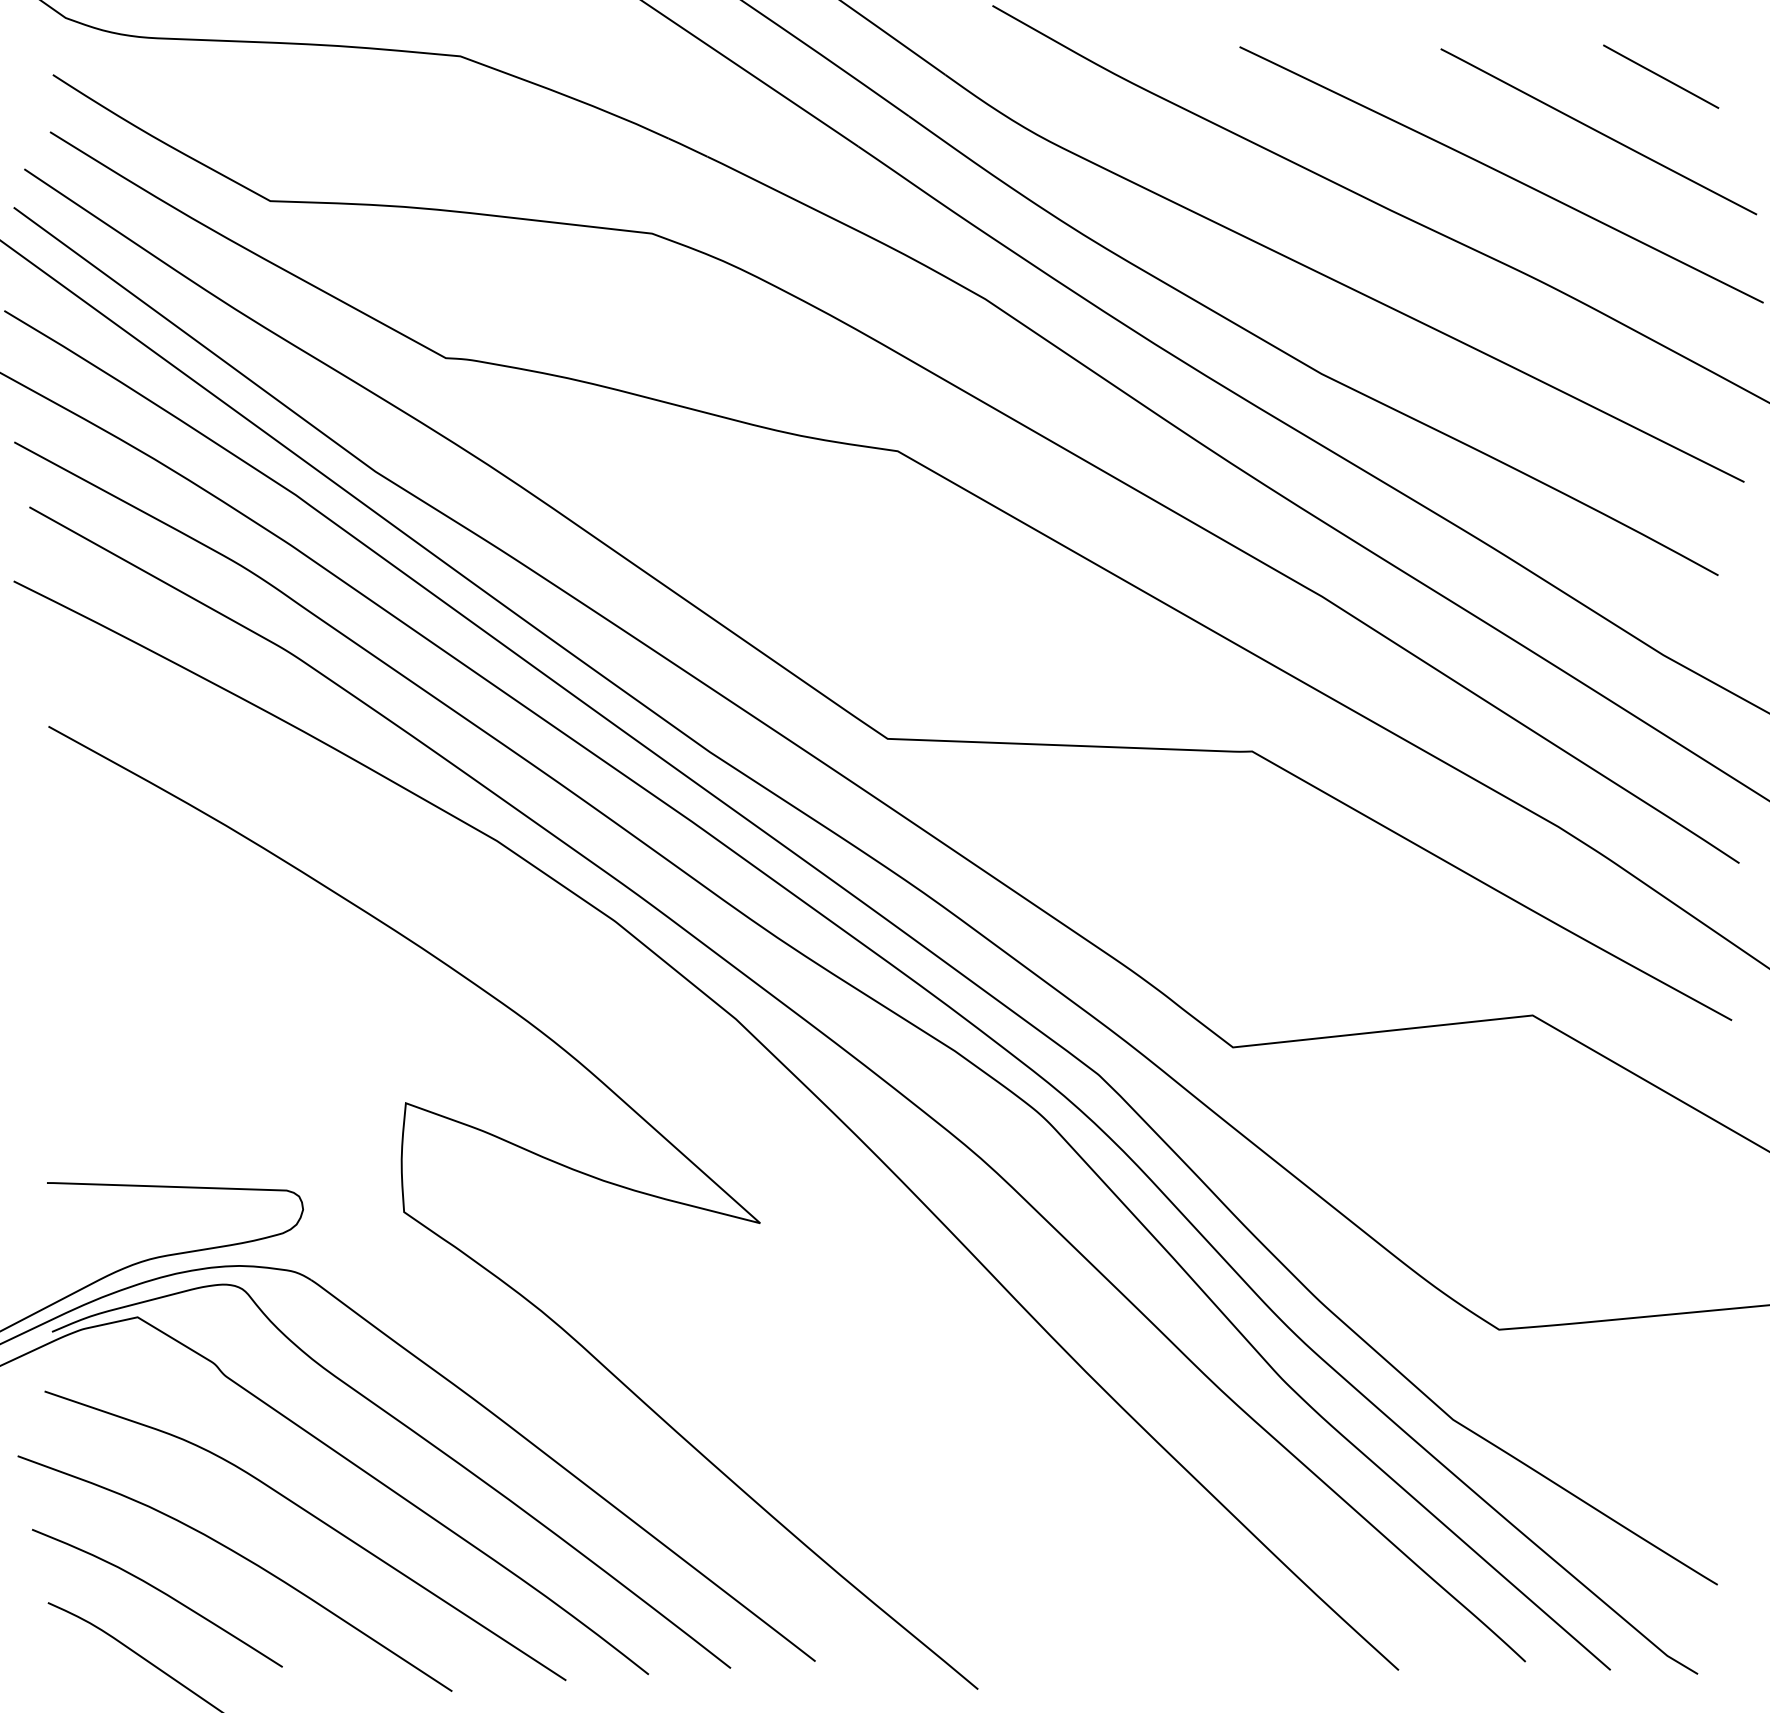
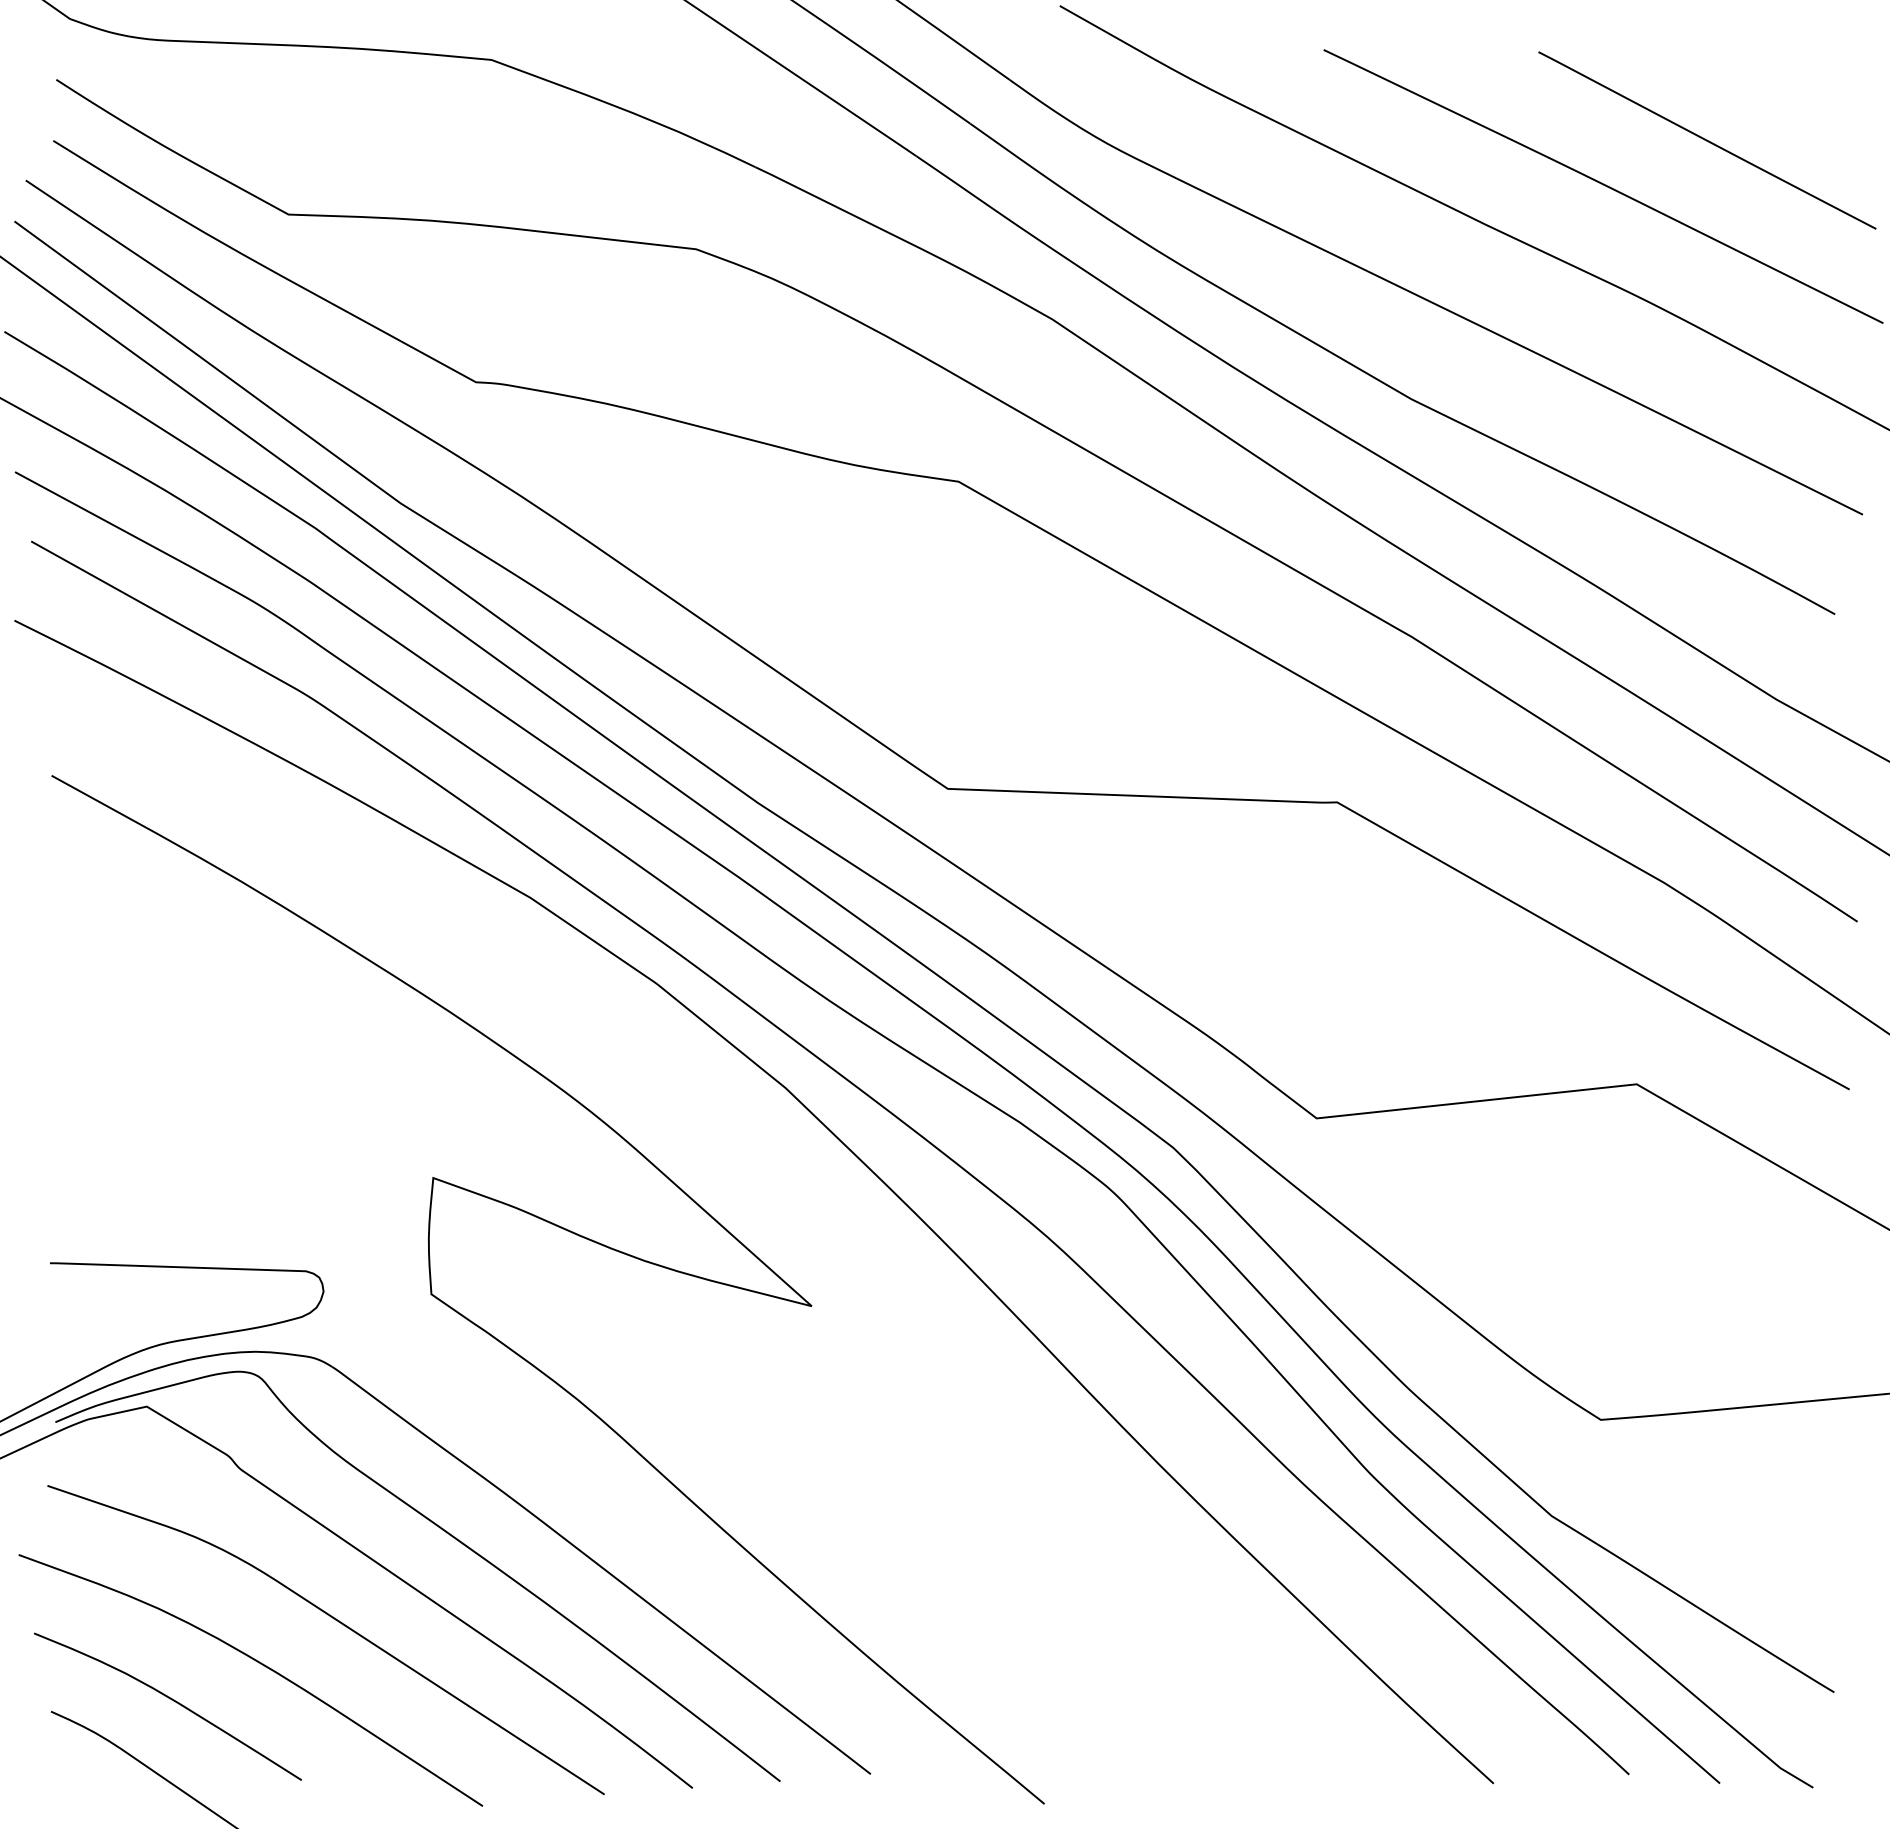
line: (1661, 76) -> (1774, 81), removed

